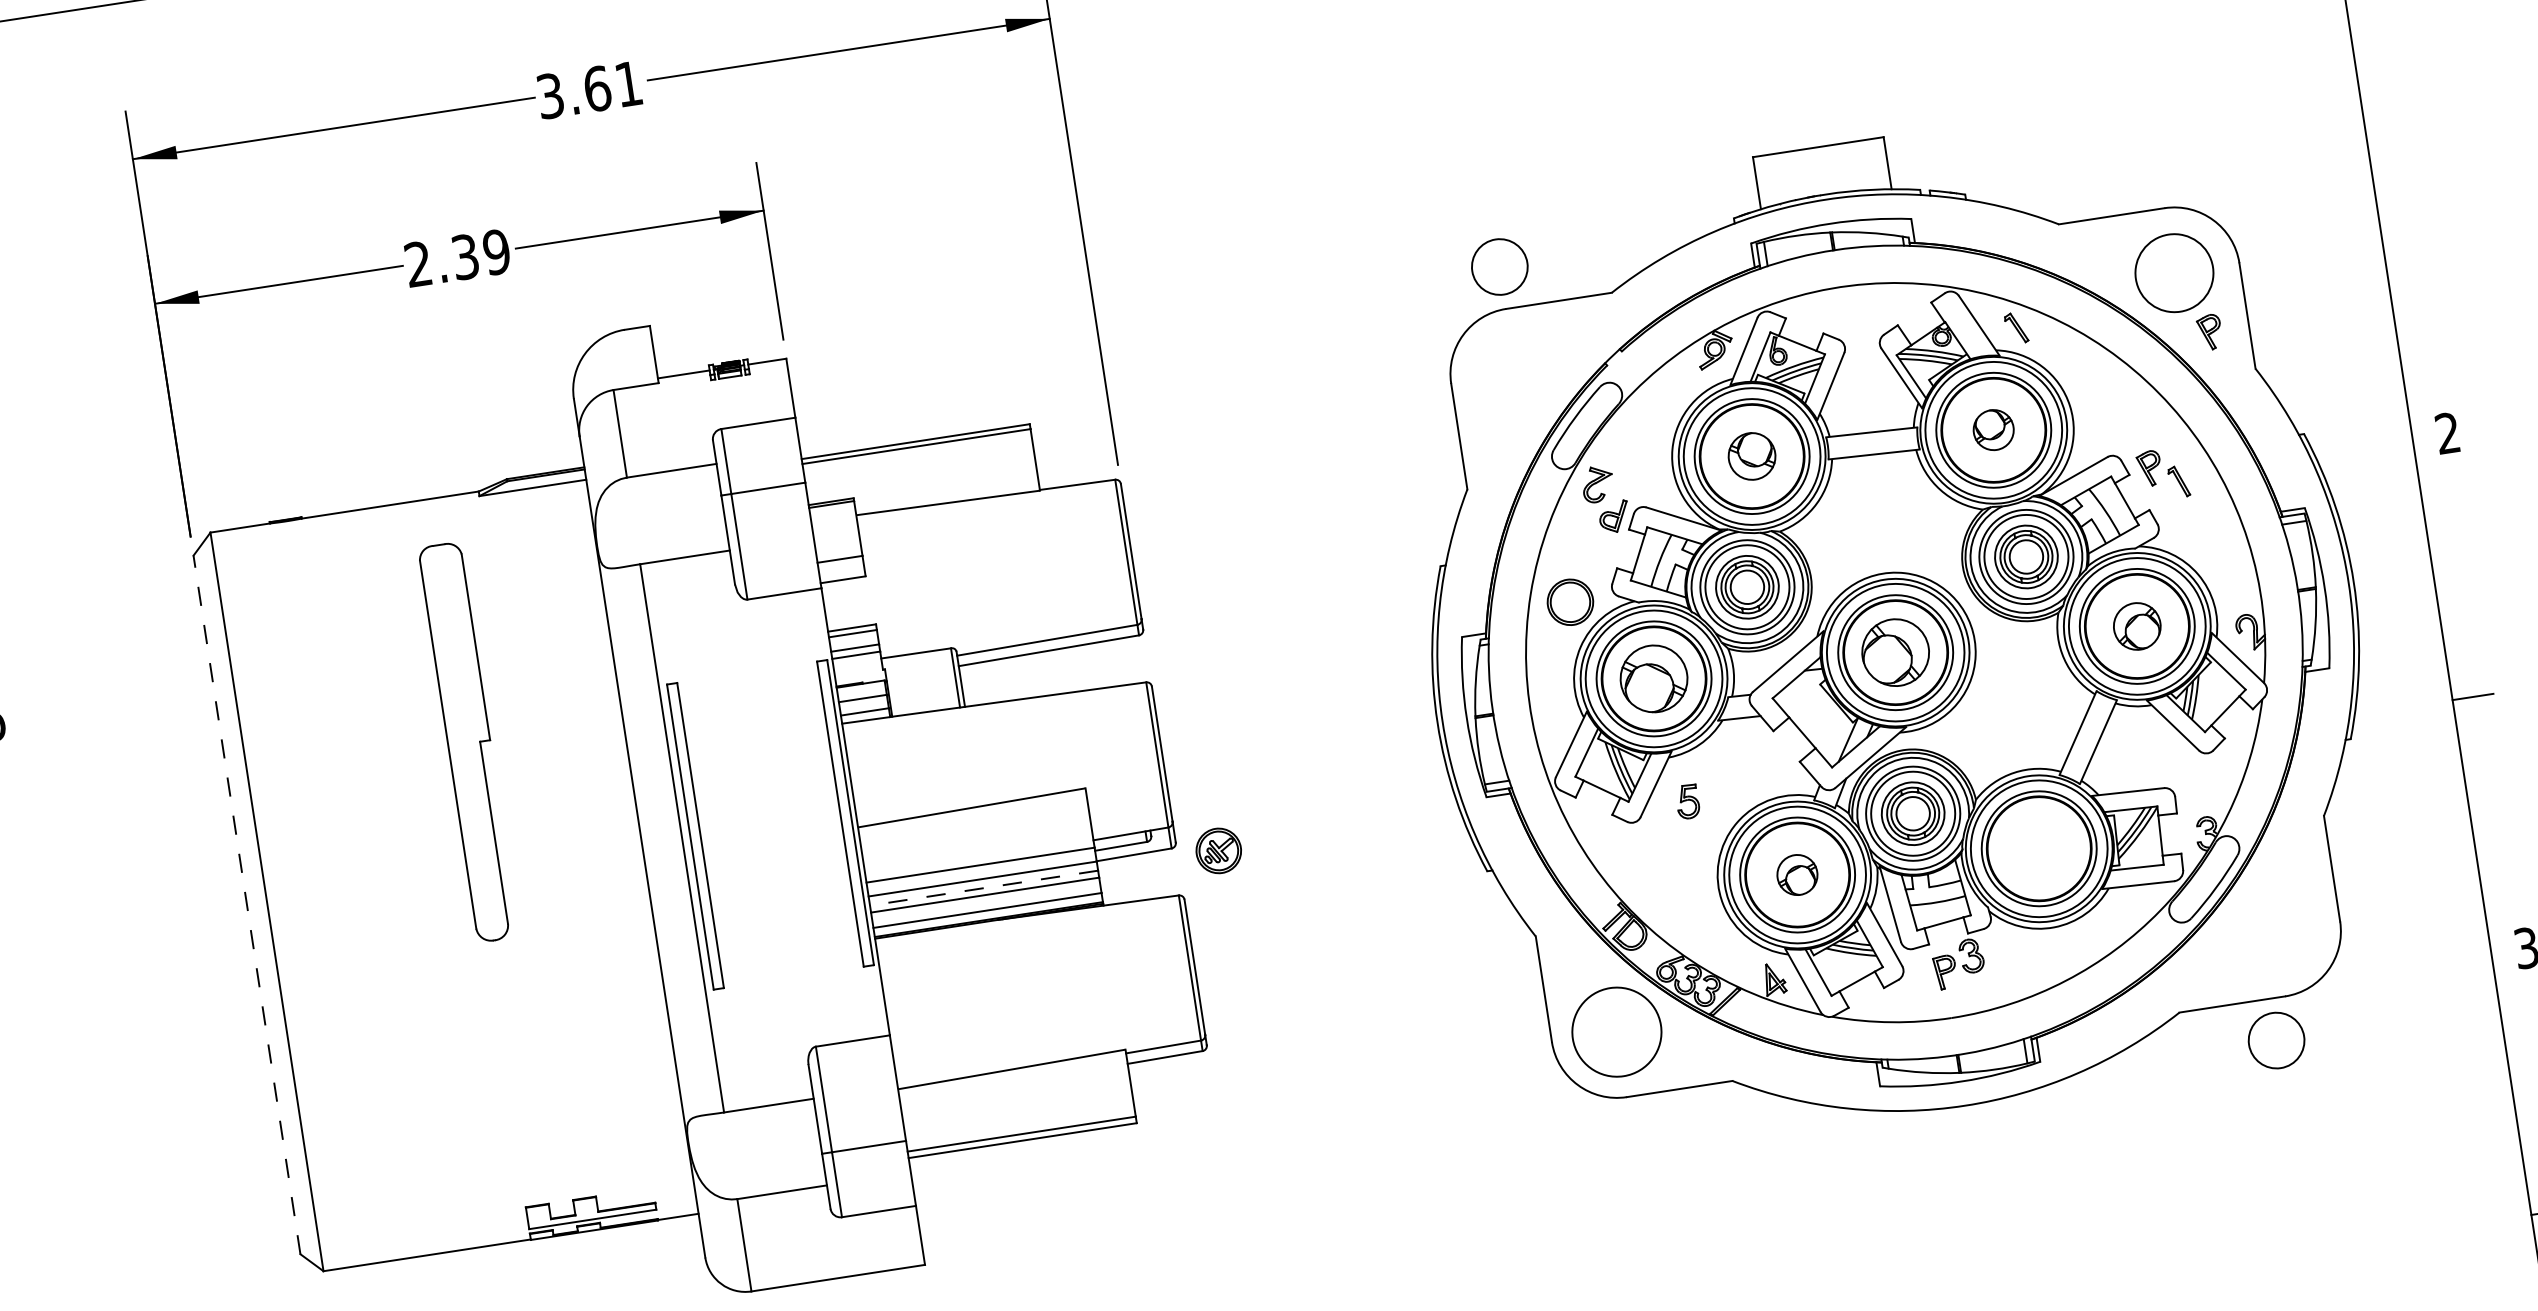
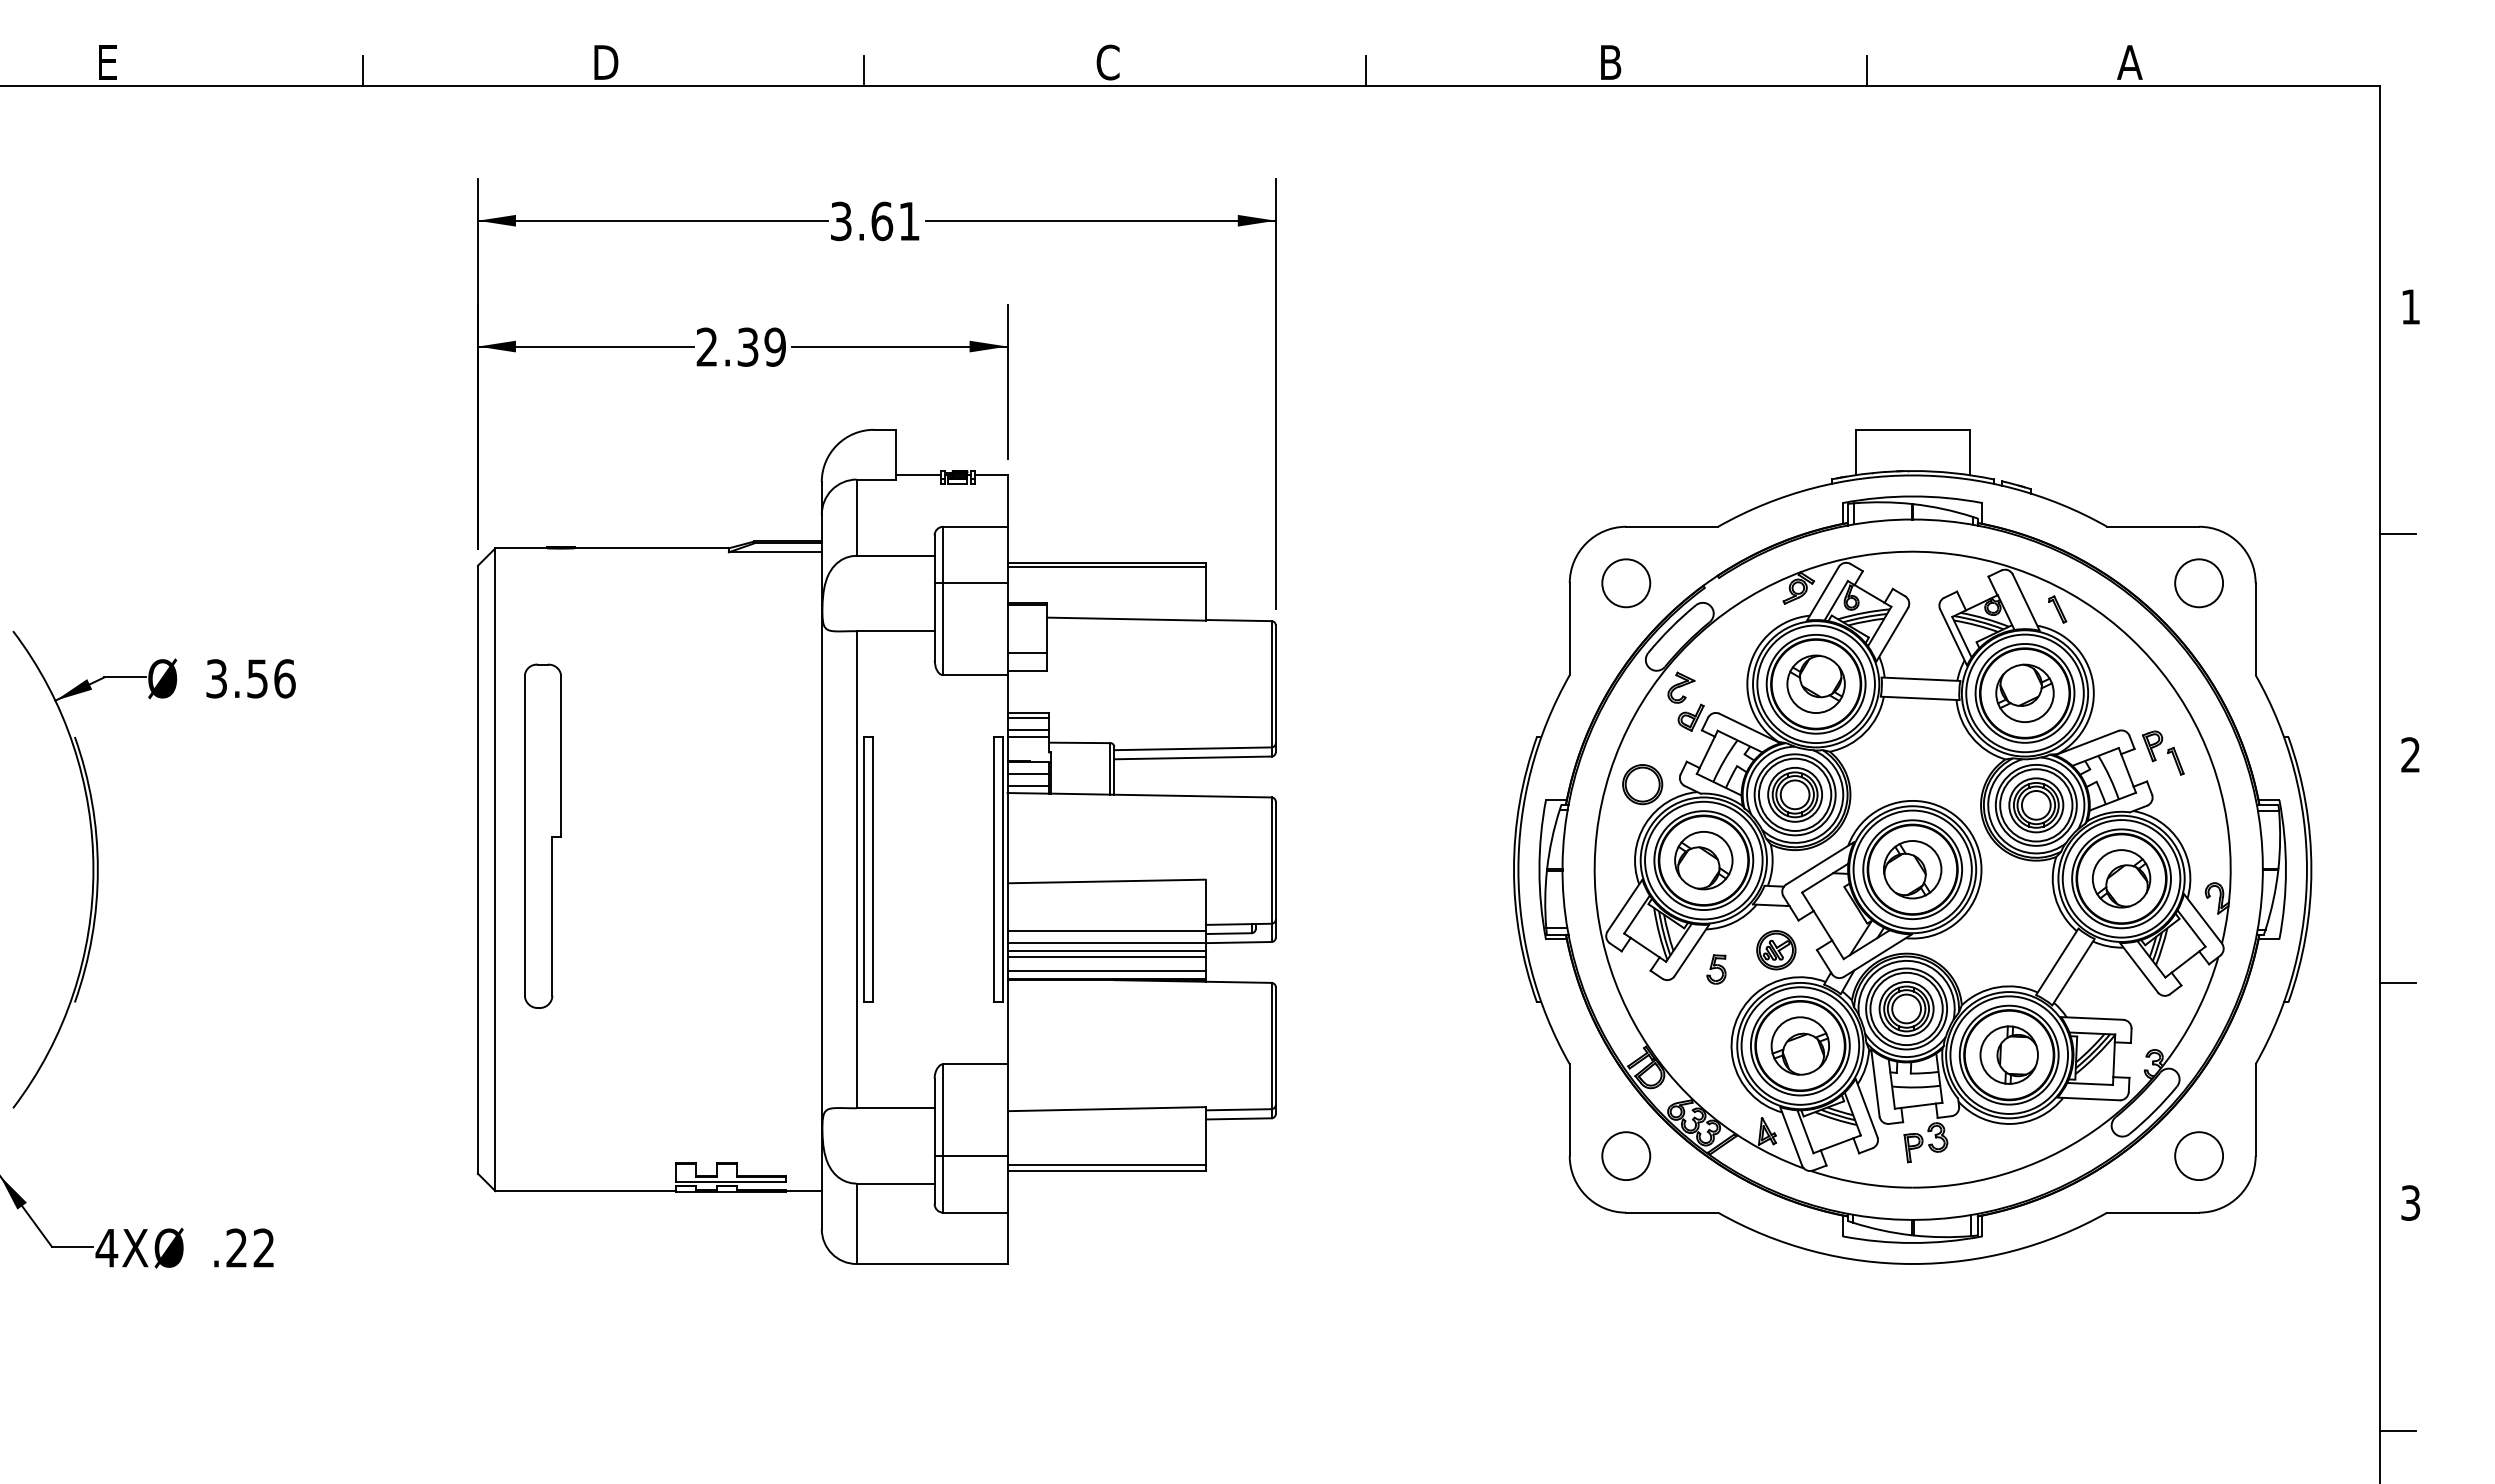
line: (2393, 182) -> (2397, 534), added
circle: (1500, 267) -> (1626, 583), moved
circle: (2174, 273) -> (2199, 583), size x0.71
part: (2209, 332) -> (2221, 638), removed
part: (1993, 429) -> (2024, 692), size x1.67
part: (1751, 455) -> (1815, 683), size x1.43
part: (2137, 626) -> (2121, 878), size x1.43
part: (468, 741) -> (542, 835), moved
part: (2038, 848) -> (2008, 1054), added
part: (1219, 851) -> (1776, 950), moved
part: (1796, 874) -> (1799, 1045), size x1.67
line: (983, 888) -> (1106, 951), dashed -> solid
line: (246, 904) -> (477, 869), dashed -> solid
circle: (1617, 1032) -> (1626, 1156), size x0.62
circle: (2275, 1039) -> (2198, 1155), moved

